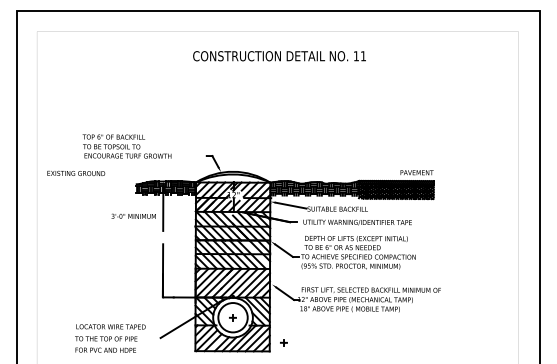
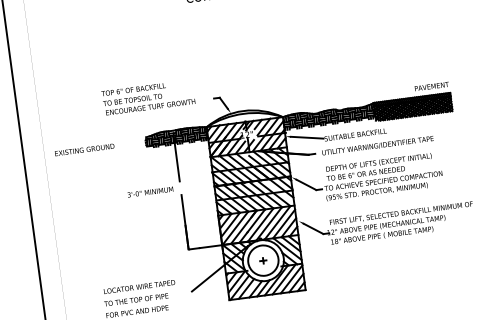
text: (126, 146) -> (147, 97), moved
text: (76, 172) -> (84, 148), moved
text: (133, 215) -> (150, 191), moved
part: (283, 342) -> (318, 279), removed

